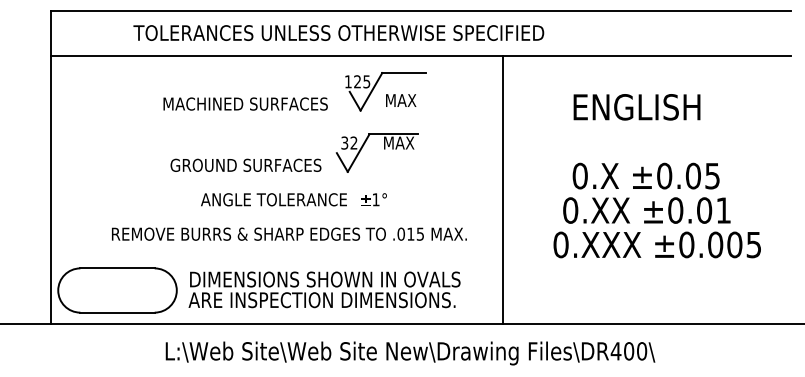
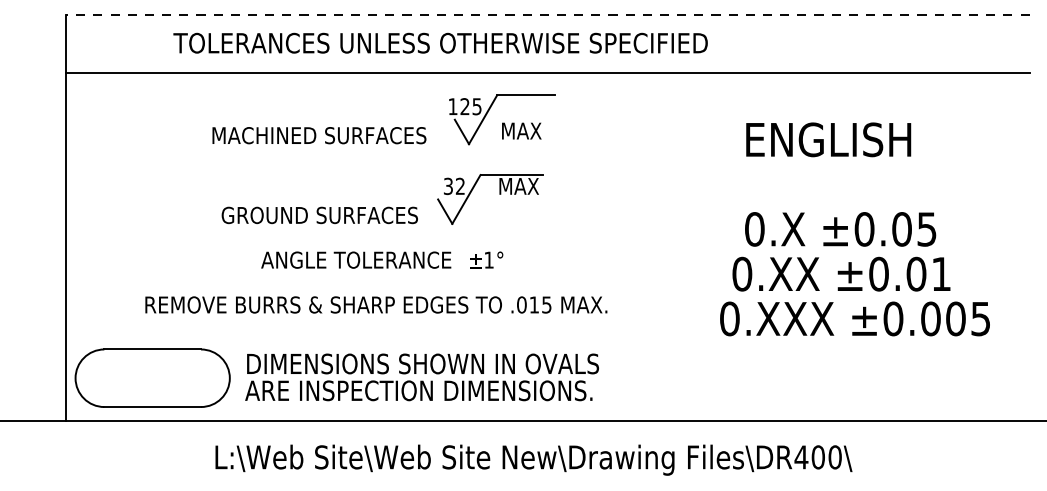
line: (420, 11) -> (546, 15), solid -> dashed
line: (502, 189) -> (653, 246), removed

